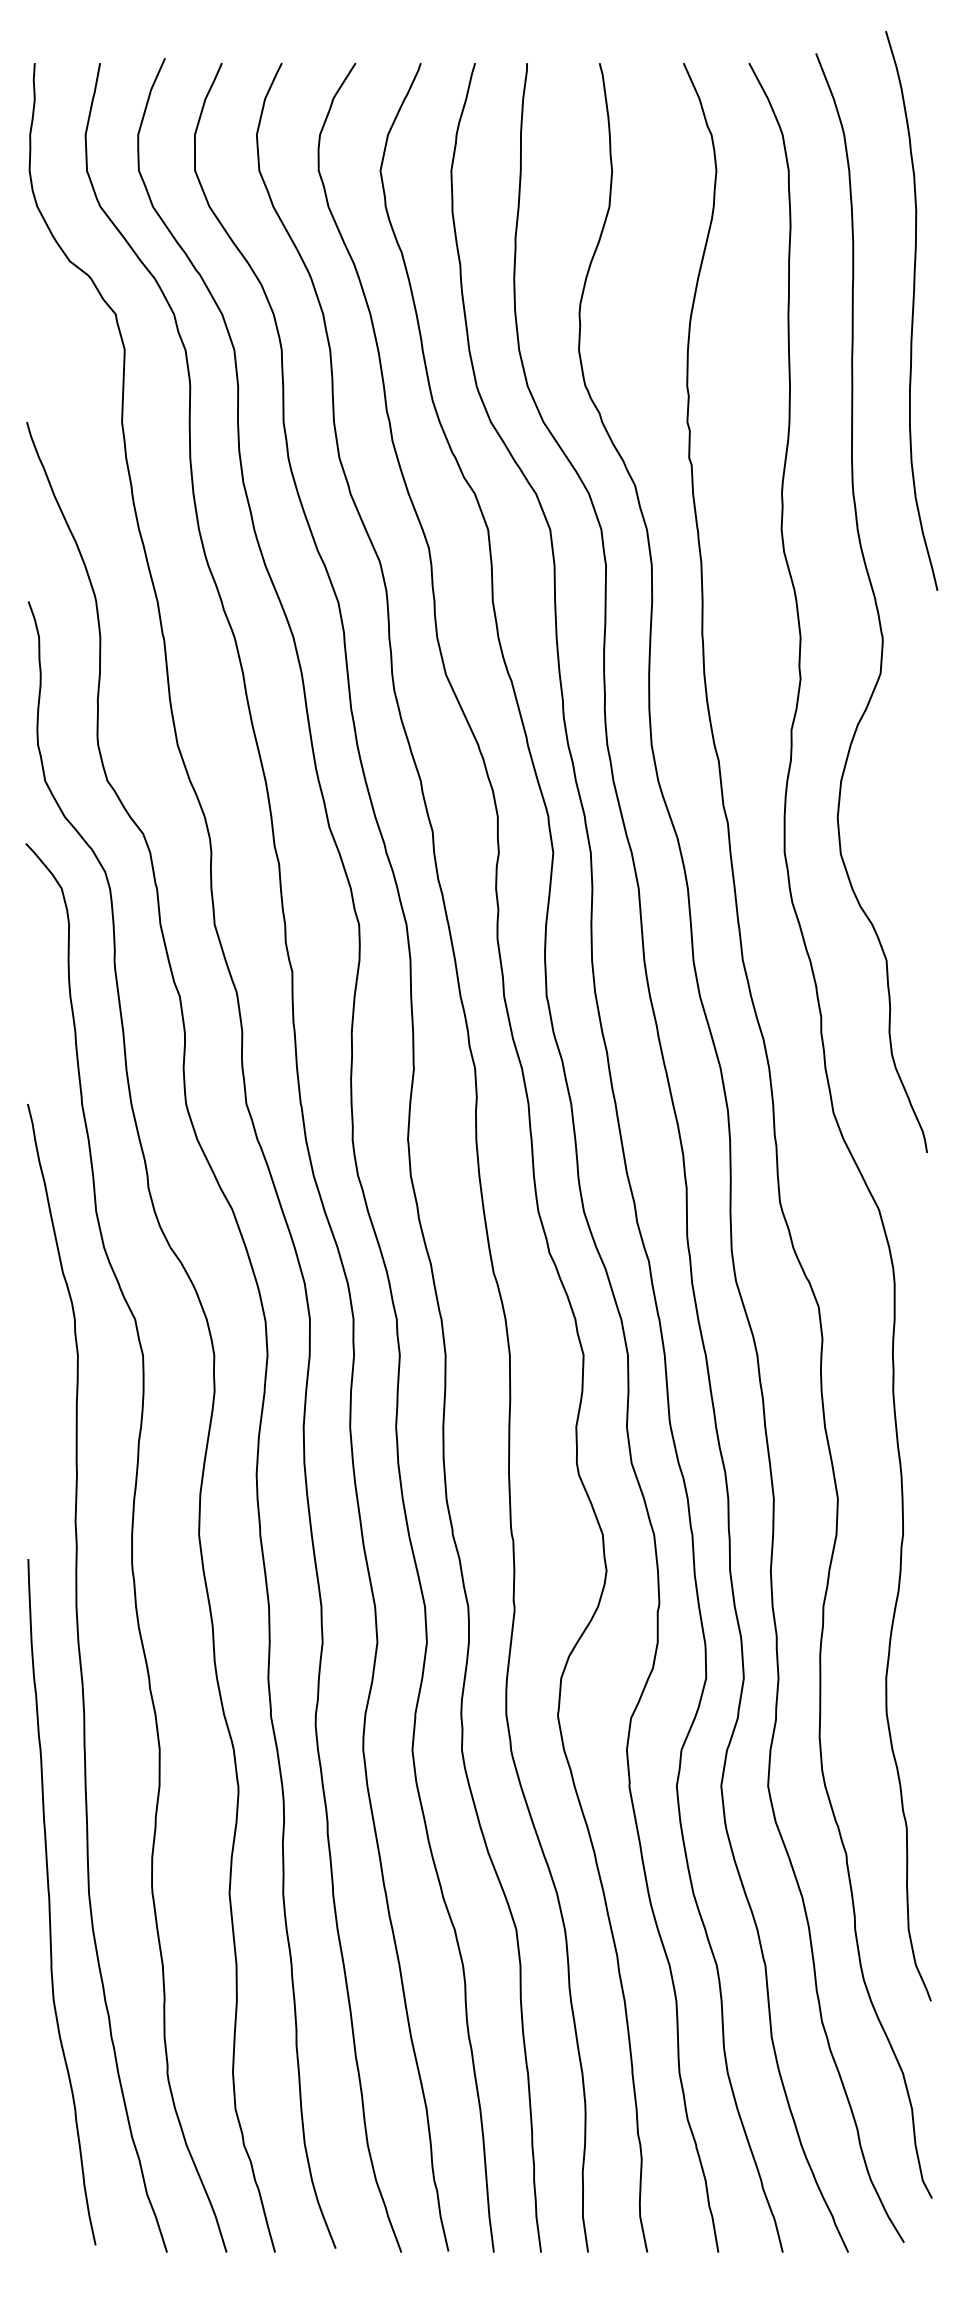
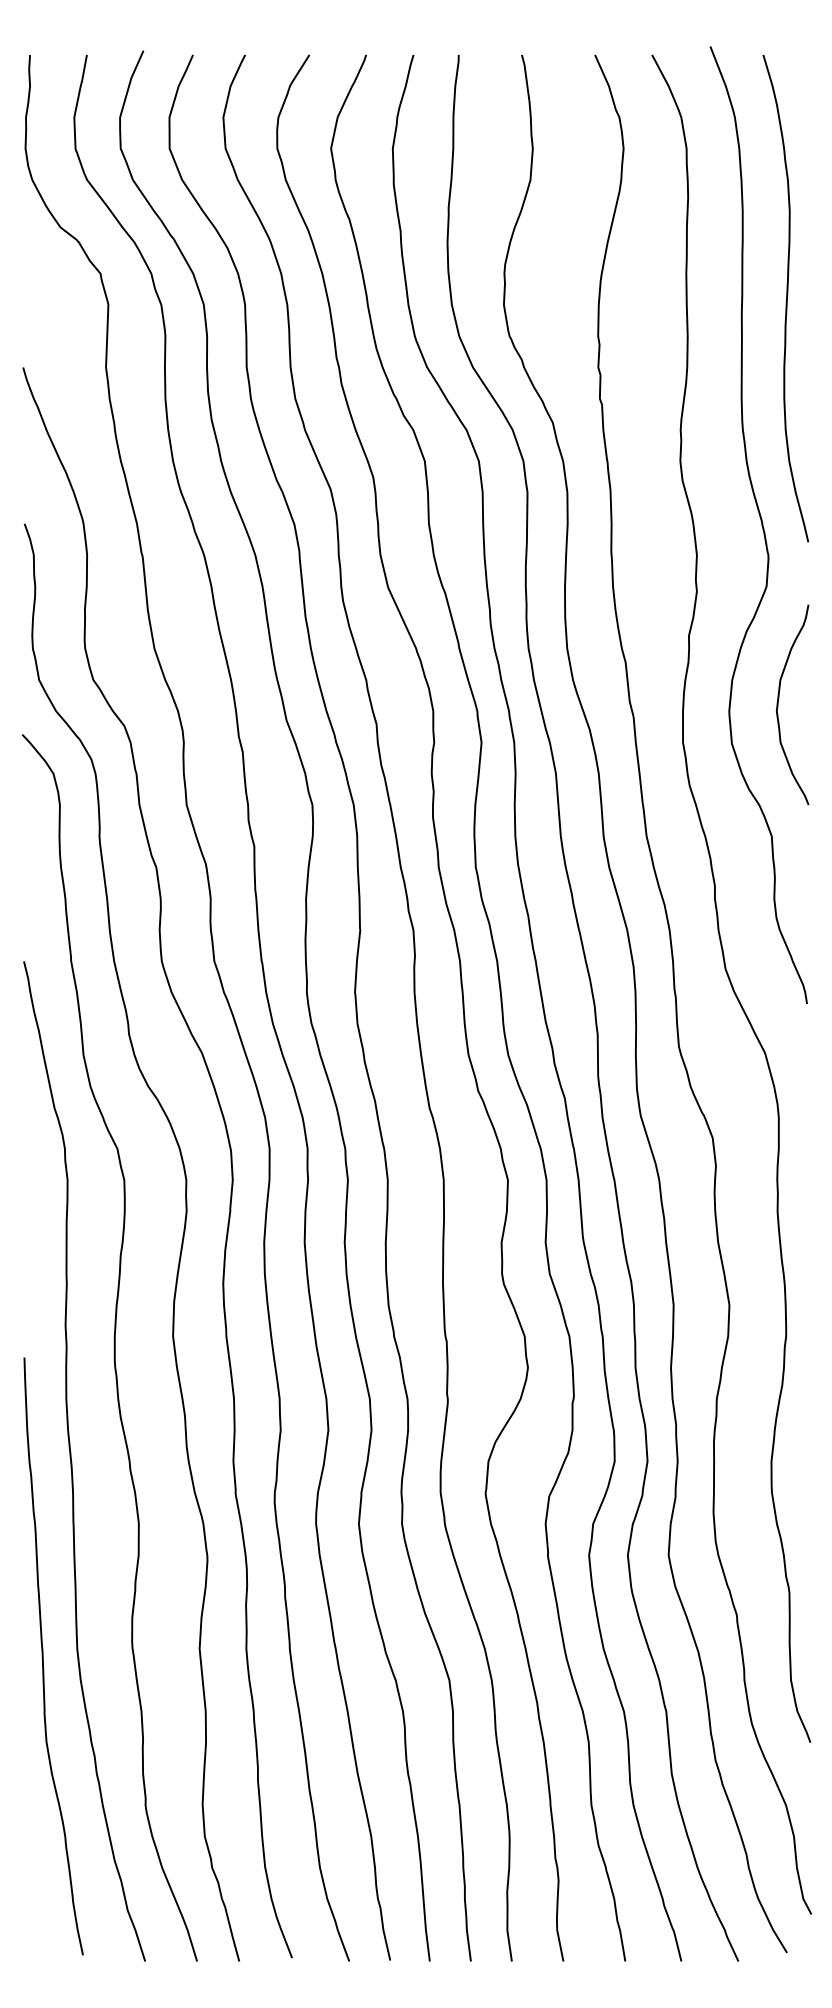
curve: (912, 310) -> (786, 298), moved
curve: (894, 809) -> (778, 704), added

